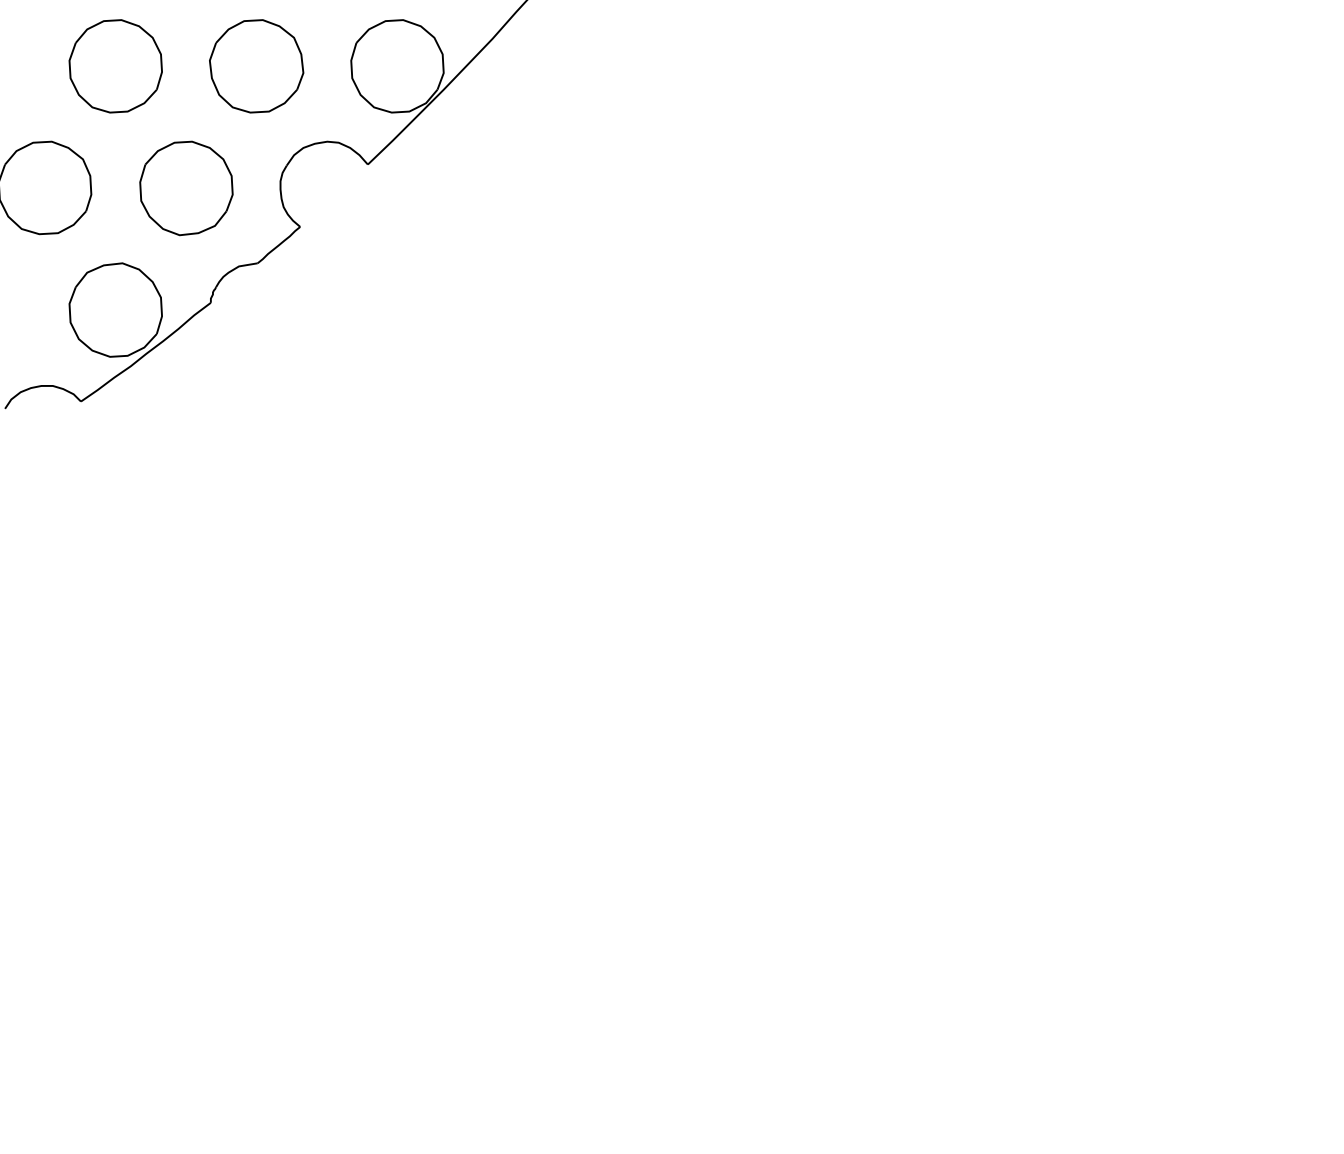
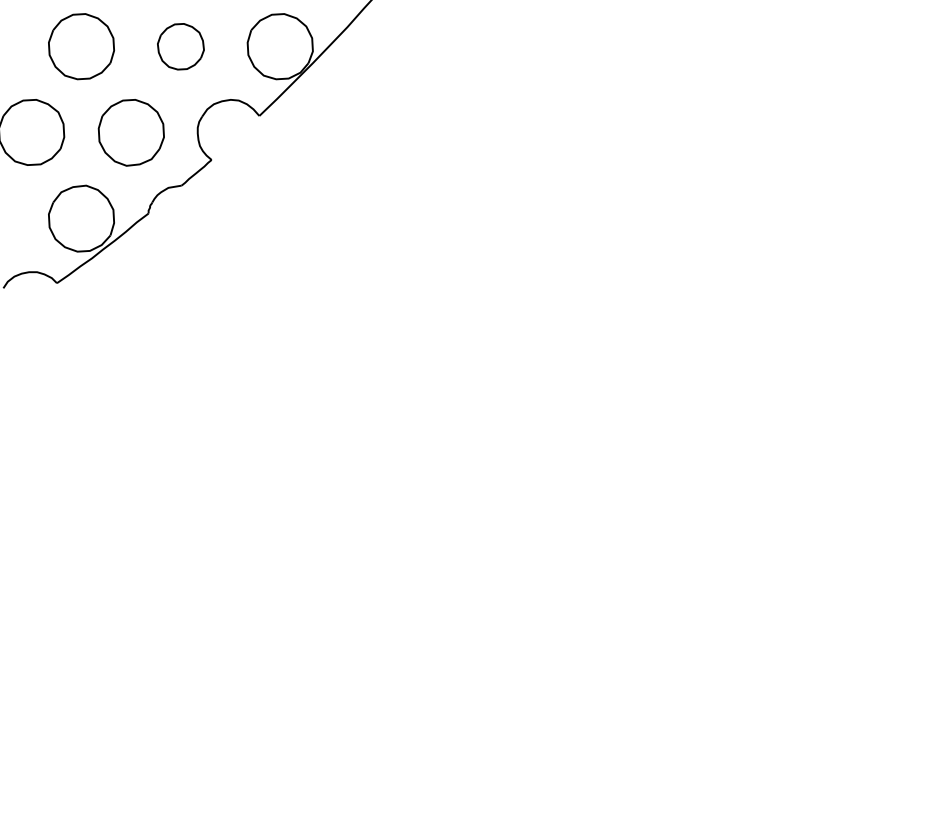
part: (256, 66) -> (180, 46), size x0.7

